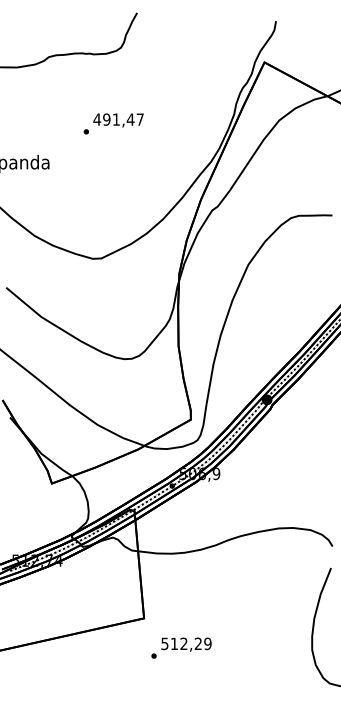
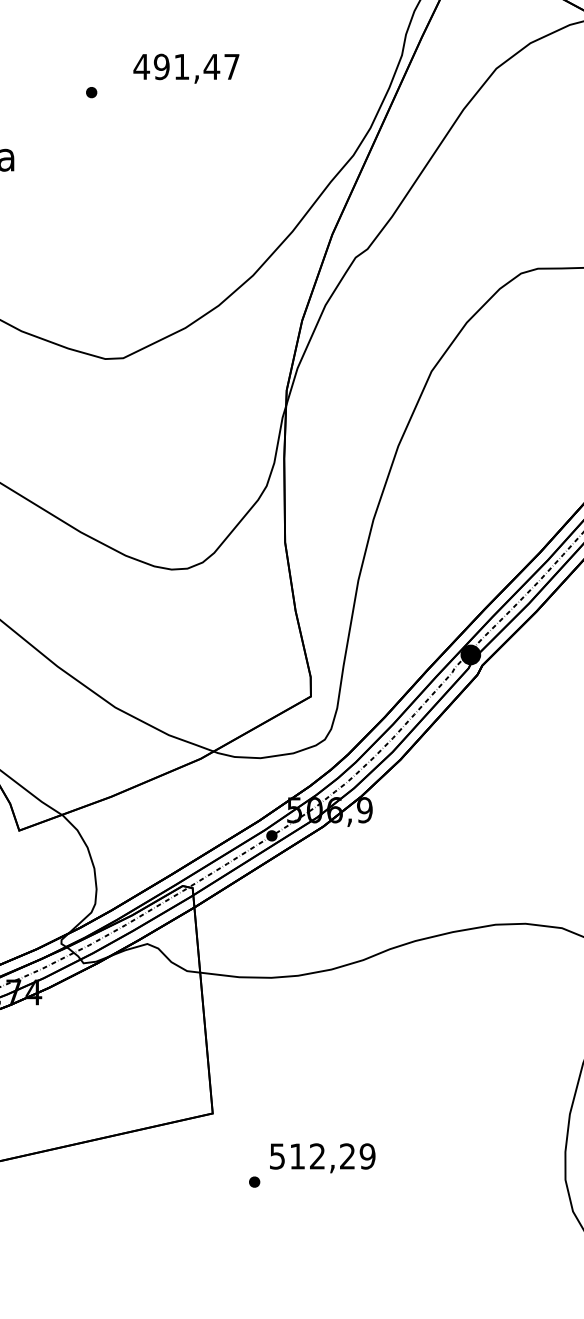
text: (118, 120) -> (186, 68), moved
text: (181, 647) -> (312, 1164), moved

